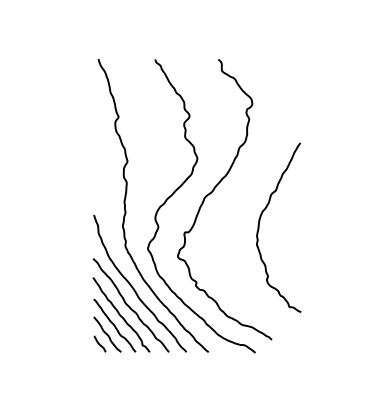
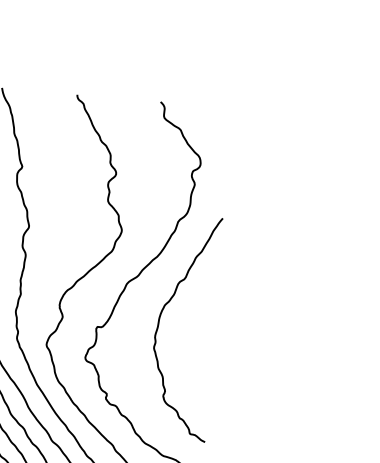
curve: (260, 221) -> (161, 317), moved

